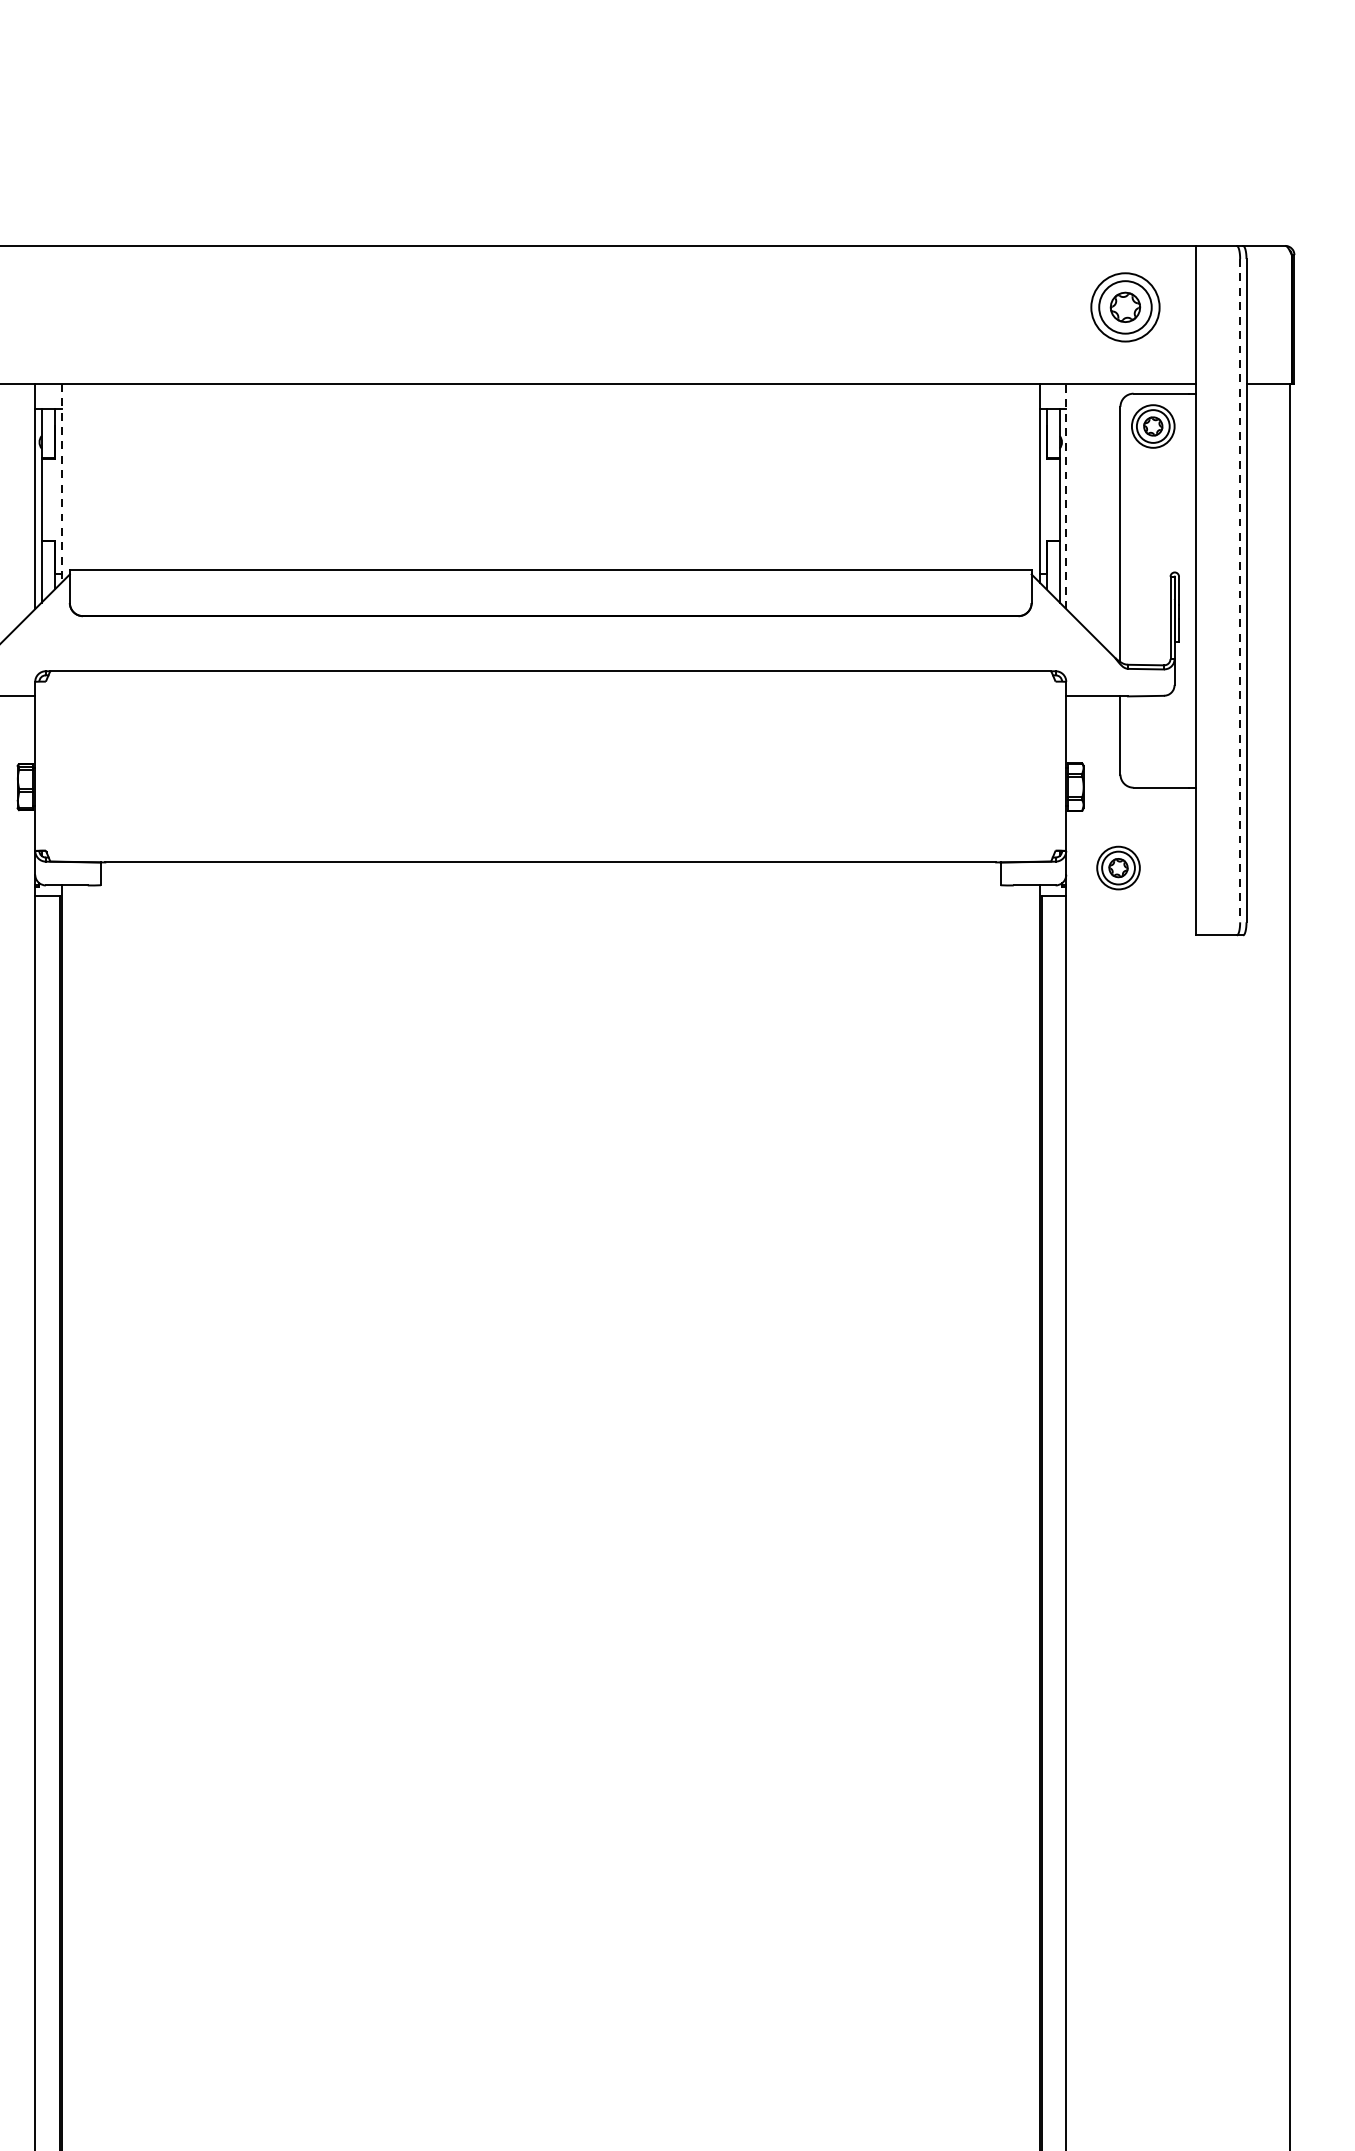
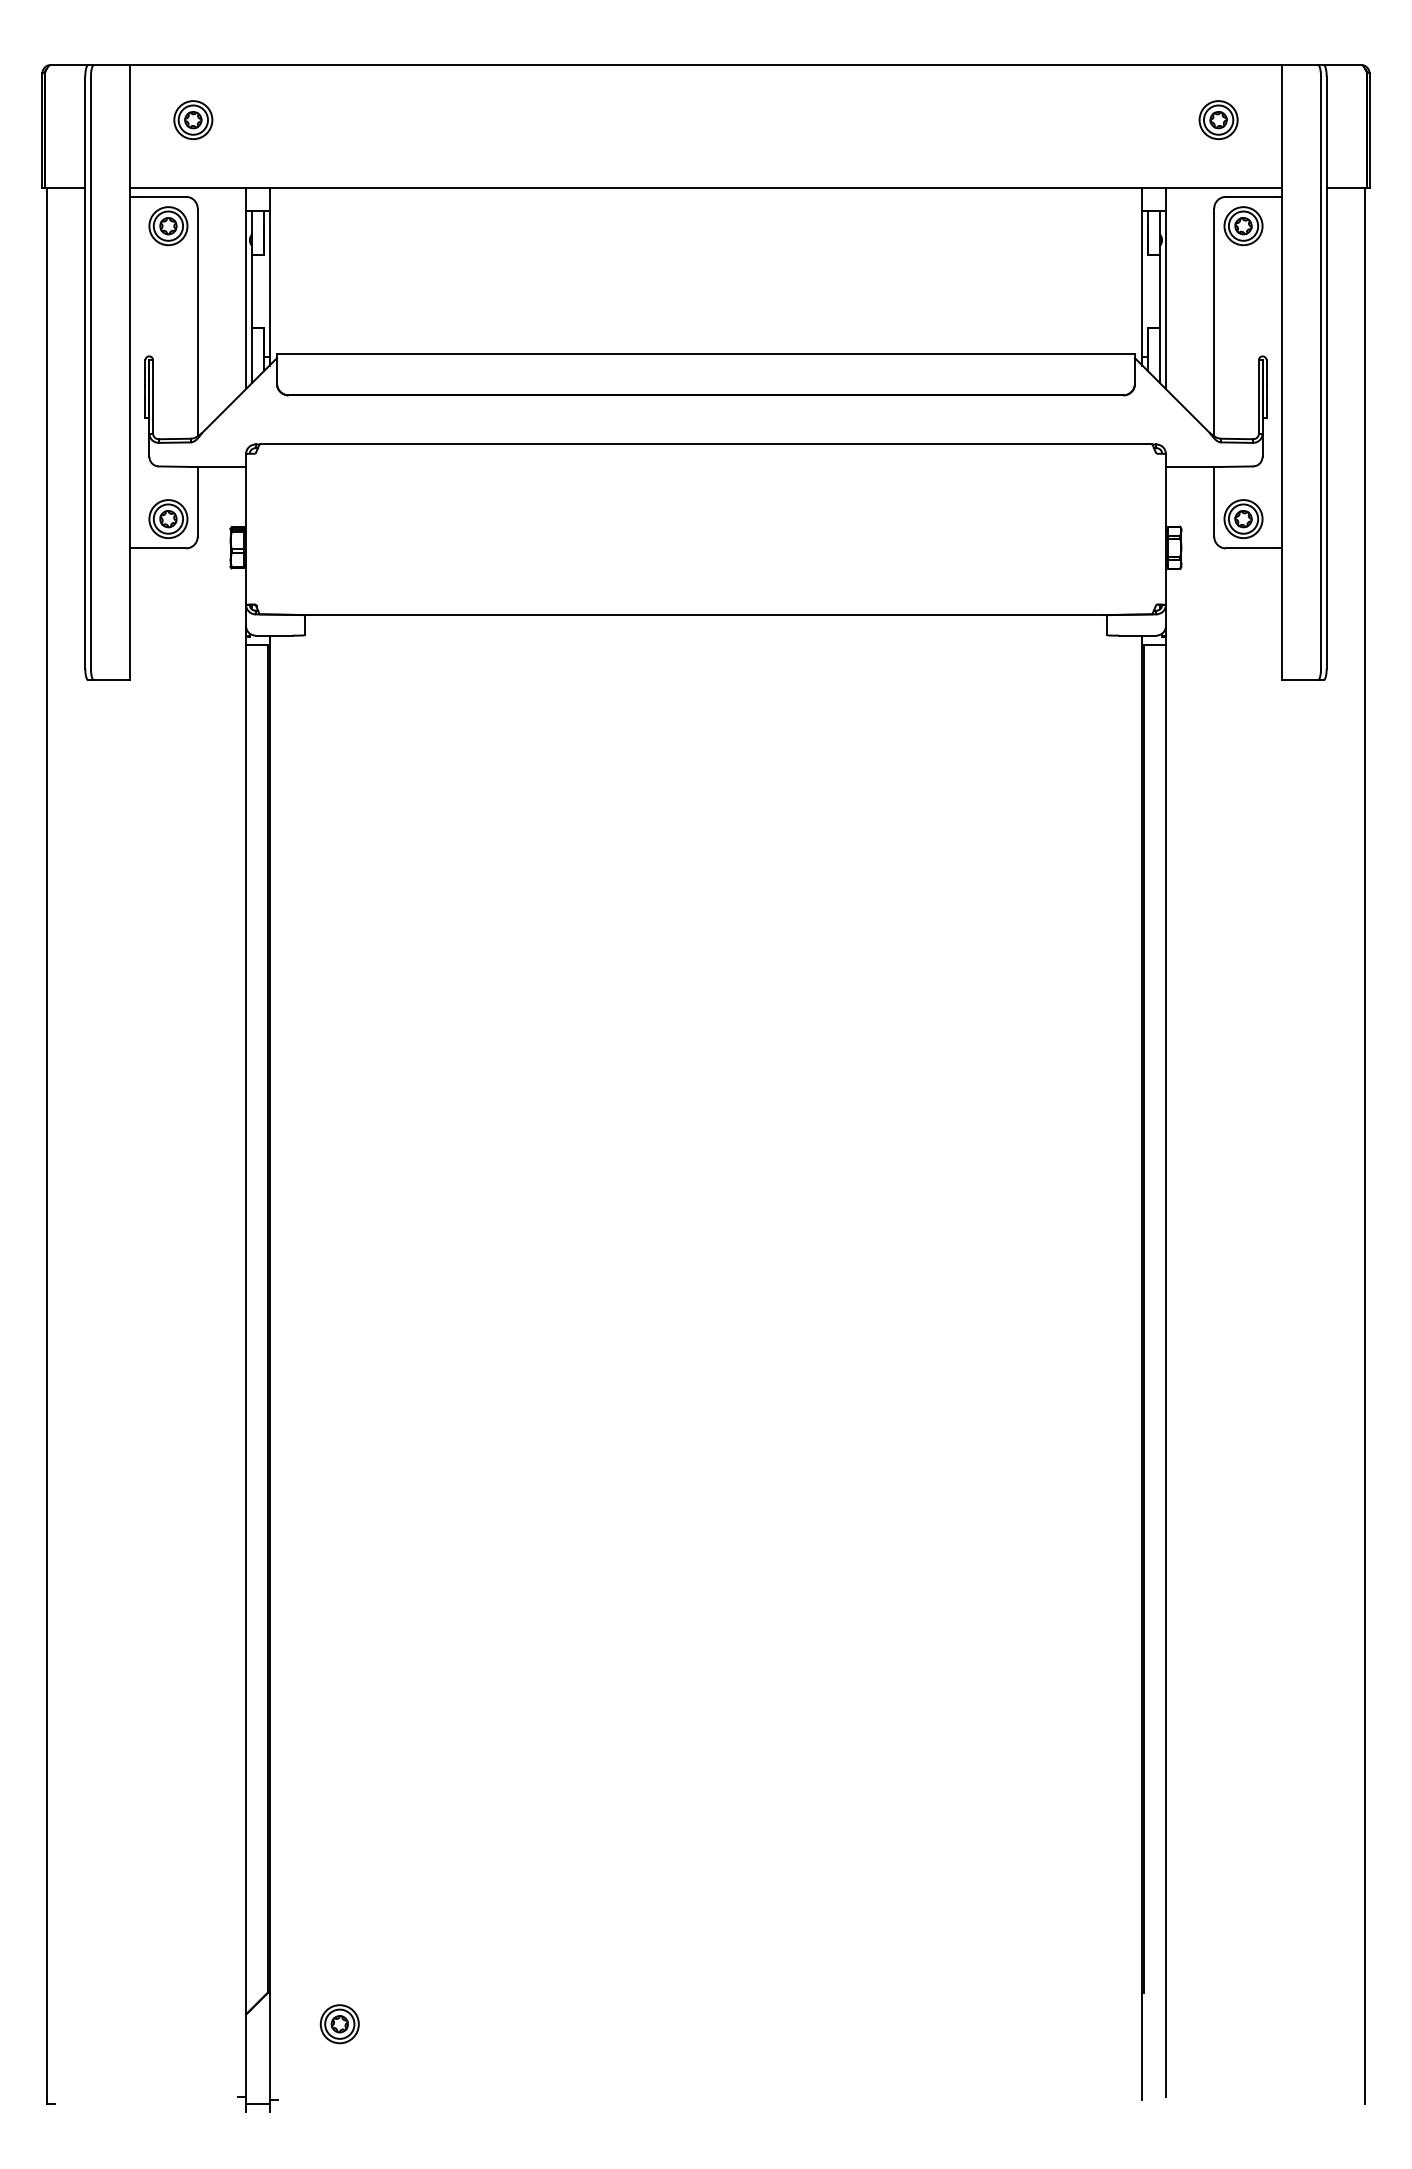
part: (1125, 308) -> (1218, 120), size x0.62
line: (61, 482) -> (269, 276), dashed -> solid
line: (1065, 496) -> (1165, 288), dashed -> solid
line: (1240, 590) -> (1321, 372), dashed -> solid
part: (1118, 867) -> (1243, 518), moved

